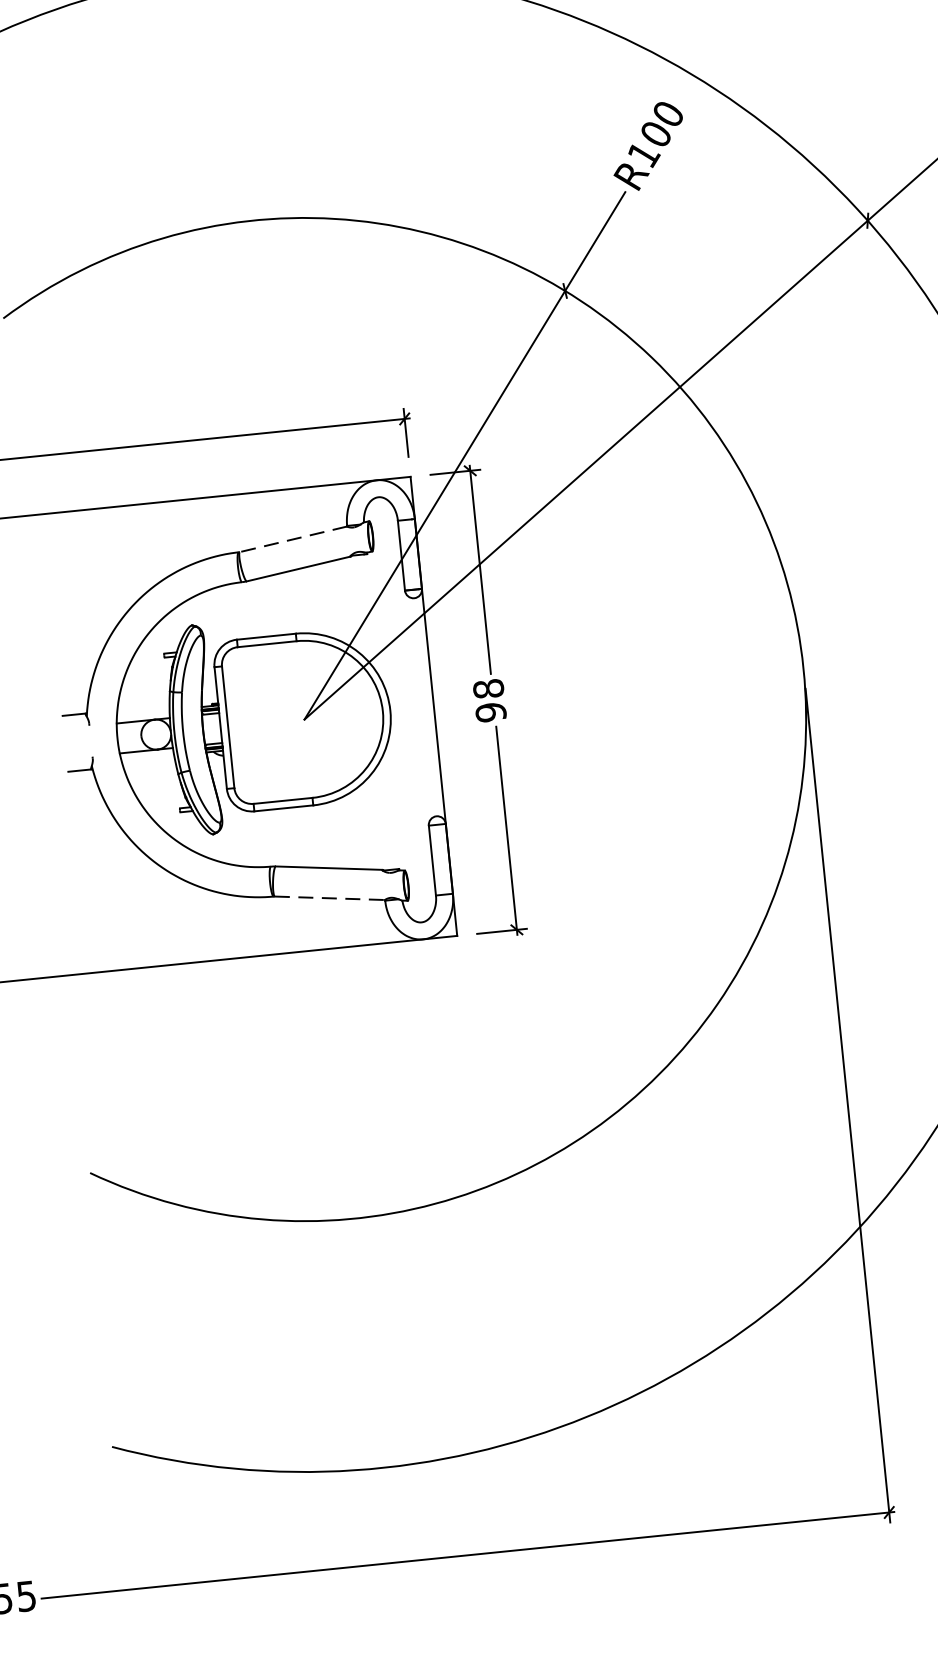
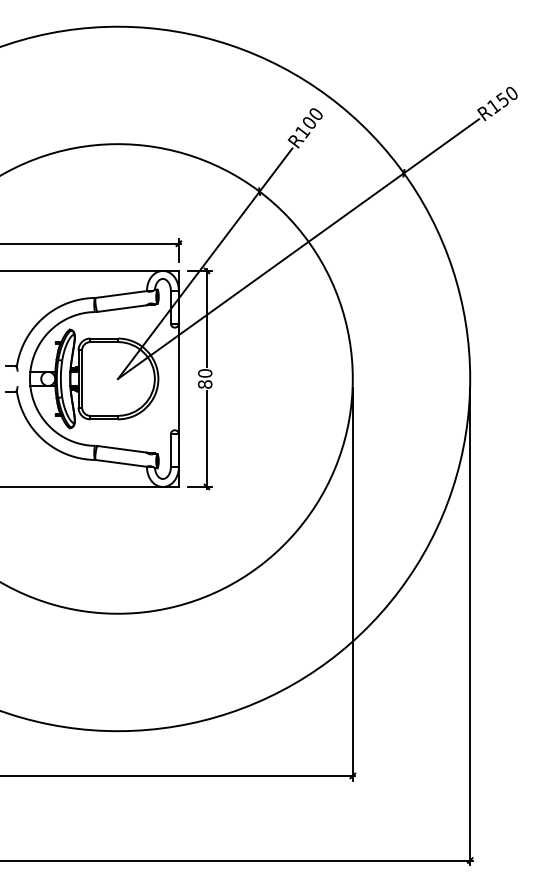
line: (293, 539) -> (121, 294), dashed -> solid
text: (490, 699) -> (205, 378), 98 -> 80
line: (330, 898) -> (121, 463), dashed -> solid

